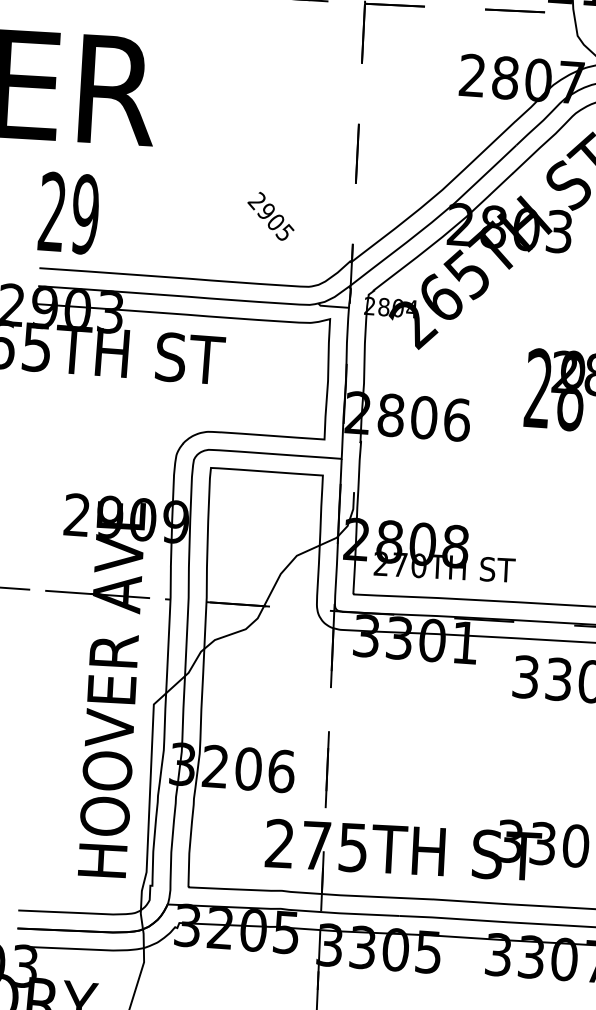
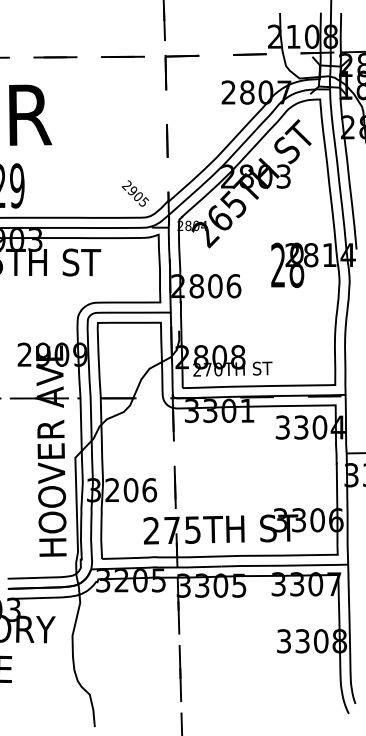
text: (269, 216) -> (134, 193), moved

